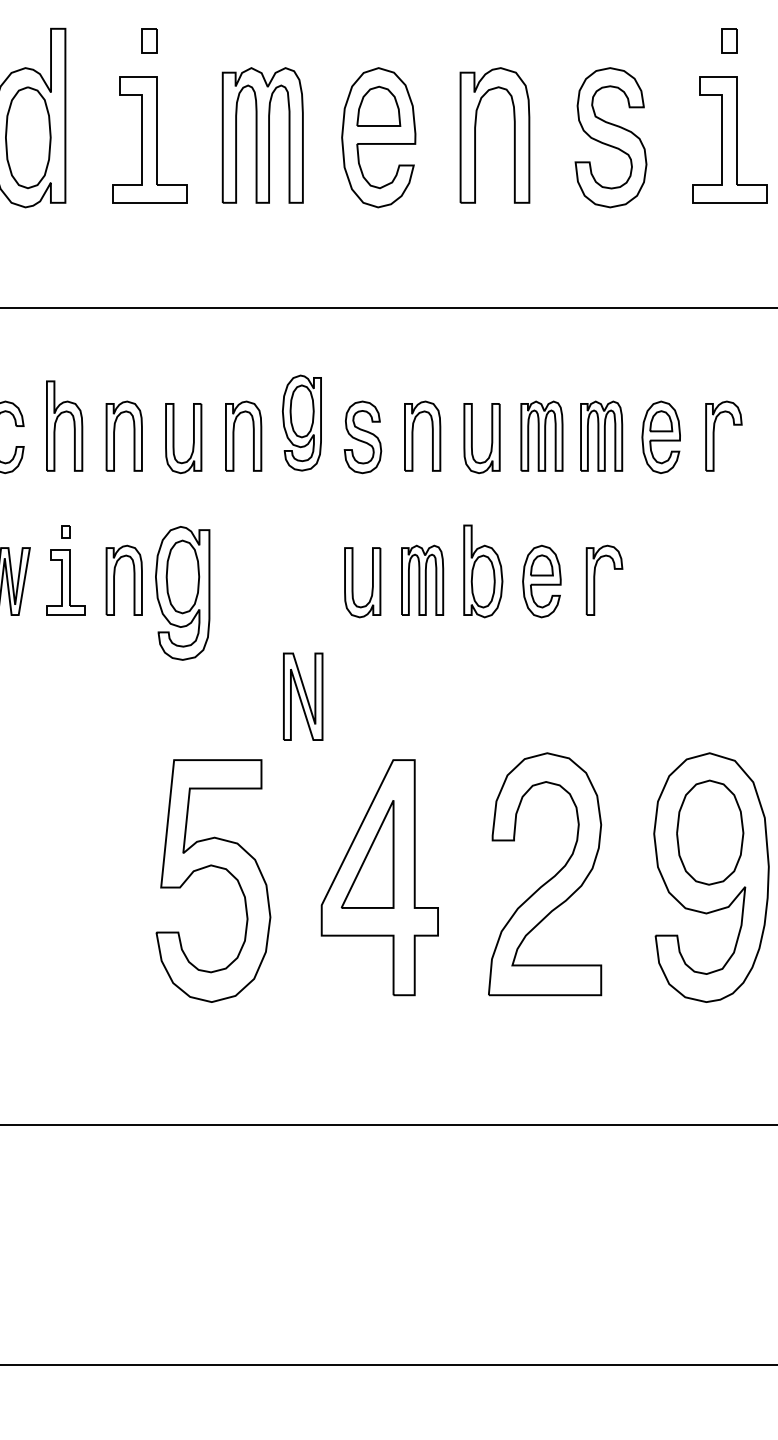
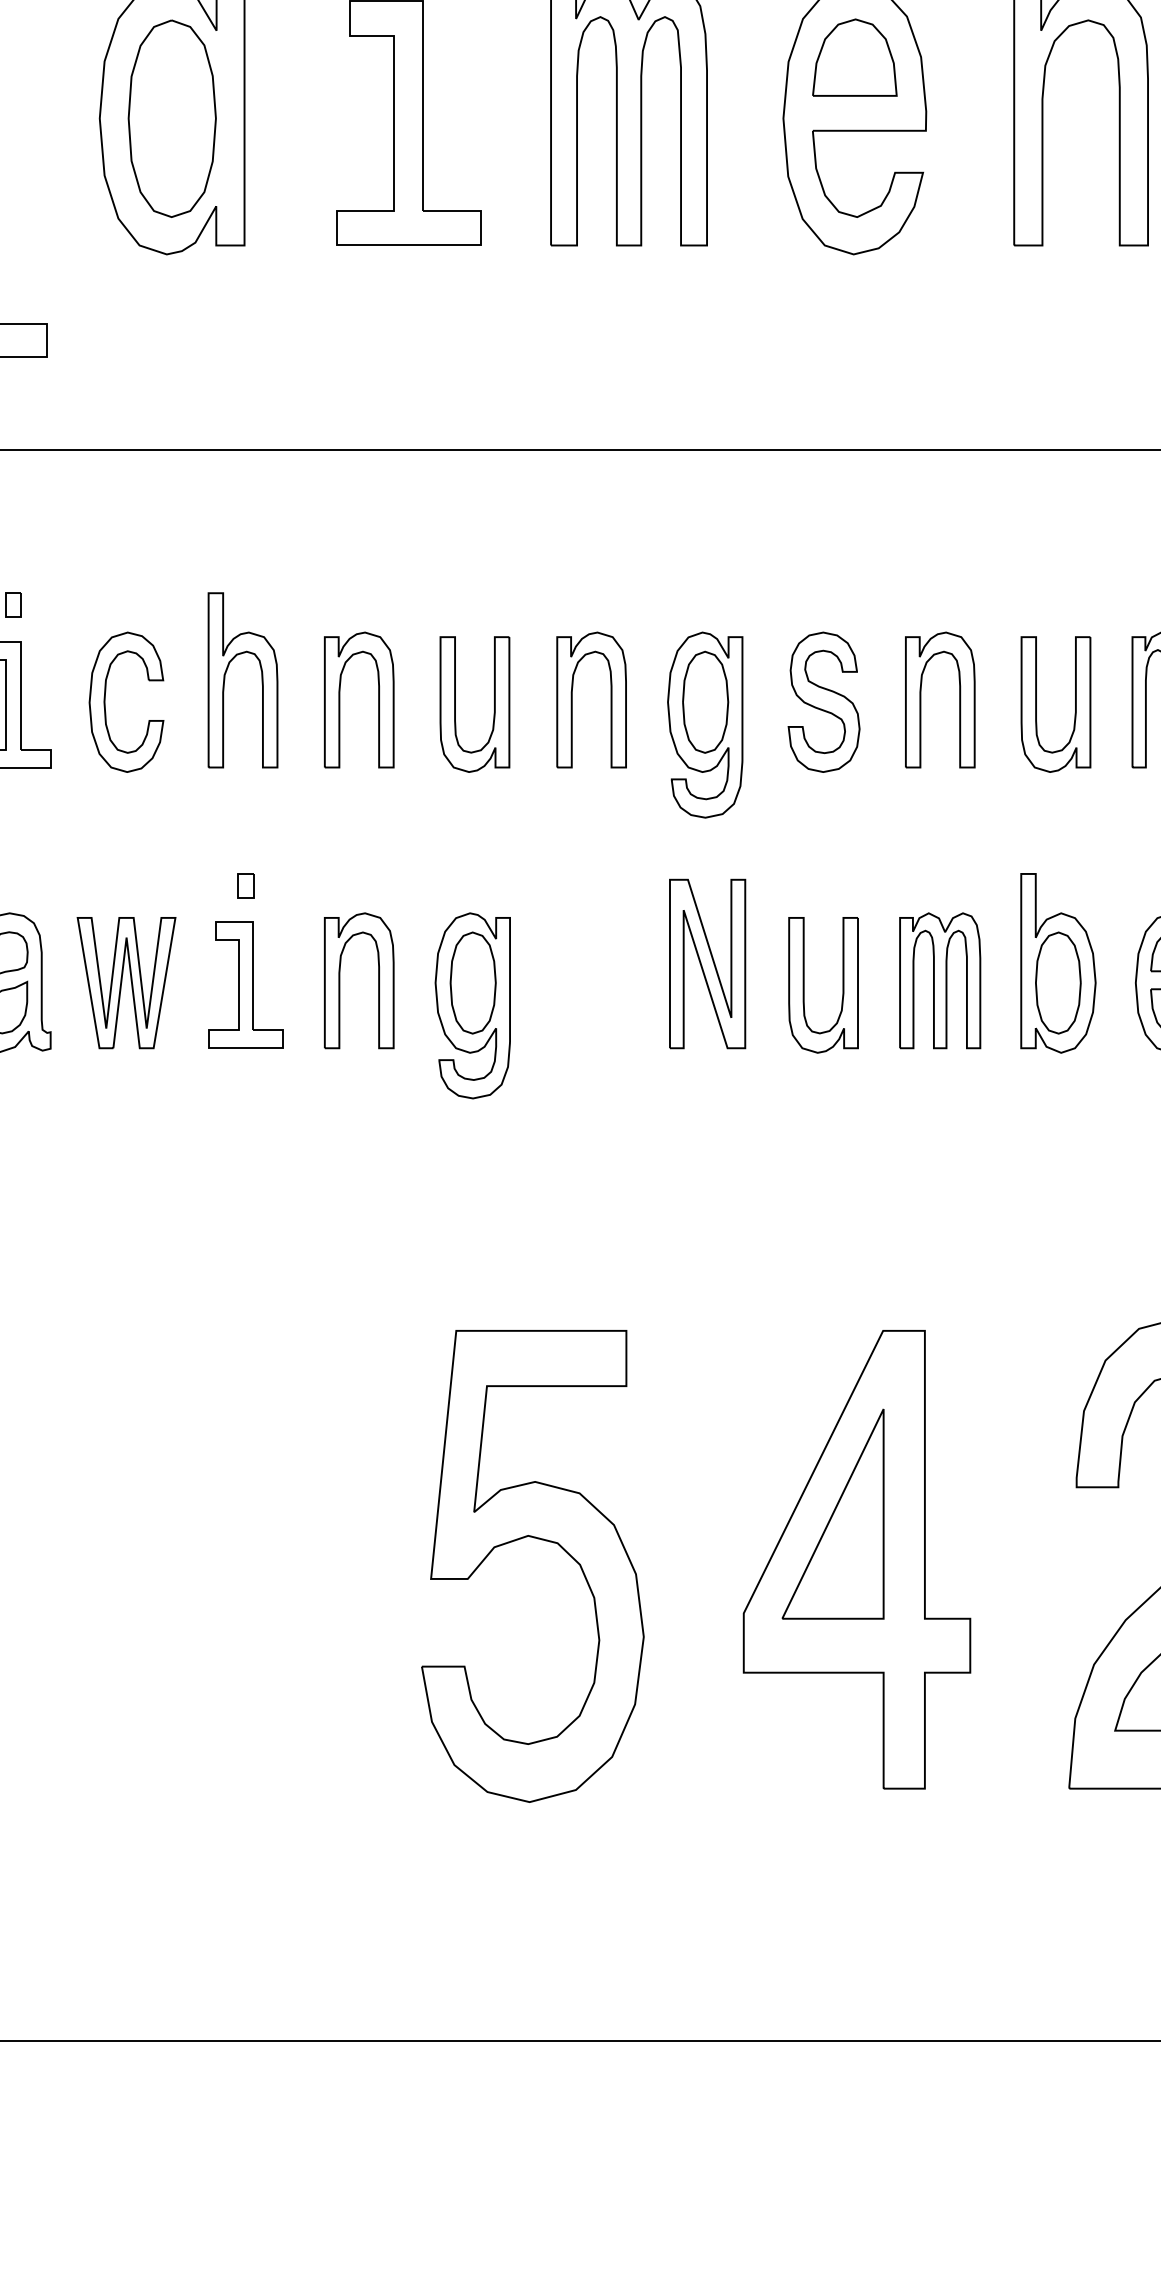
part: (301, 422) -> (704, 723), moved
part: (182, 592) -> (472, 1004), size x0.71
part: (303, 696) -> (708, 963), moved

